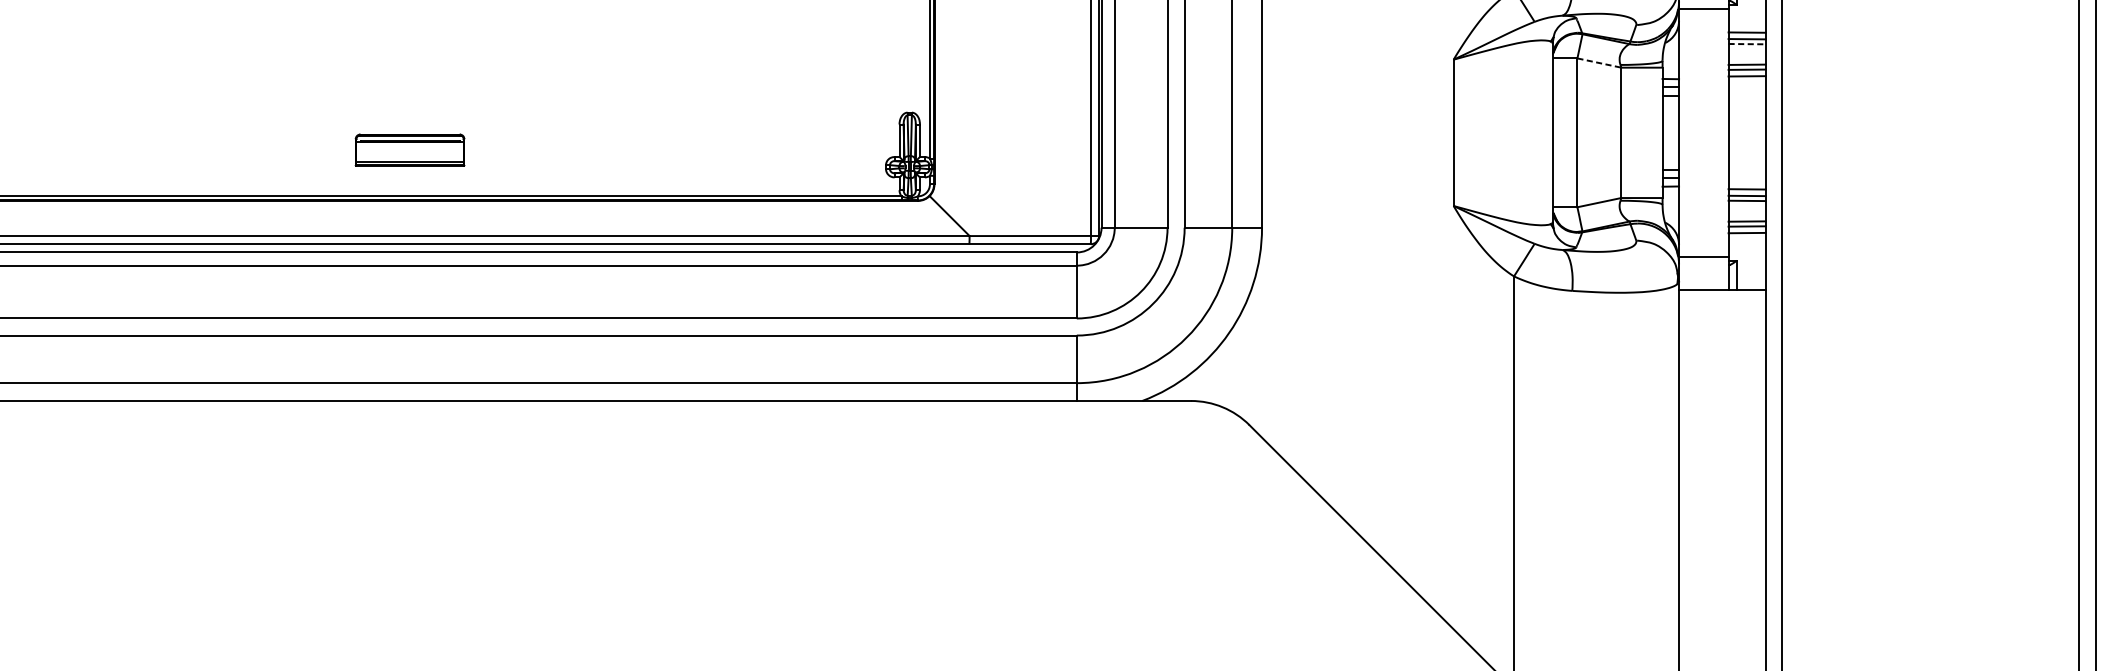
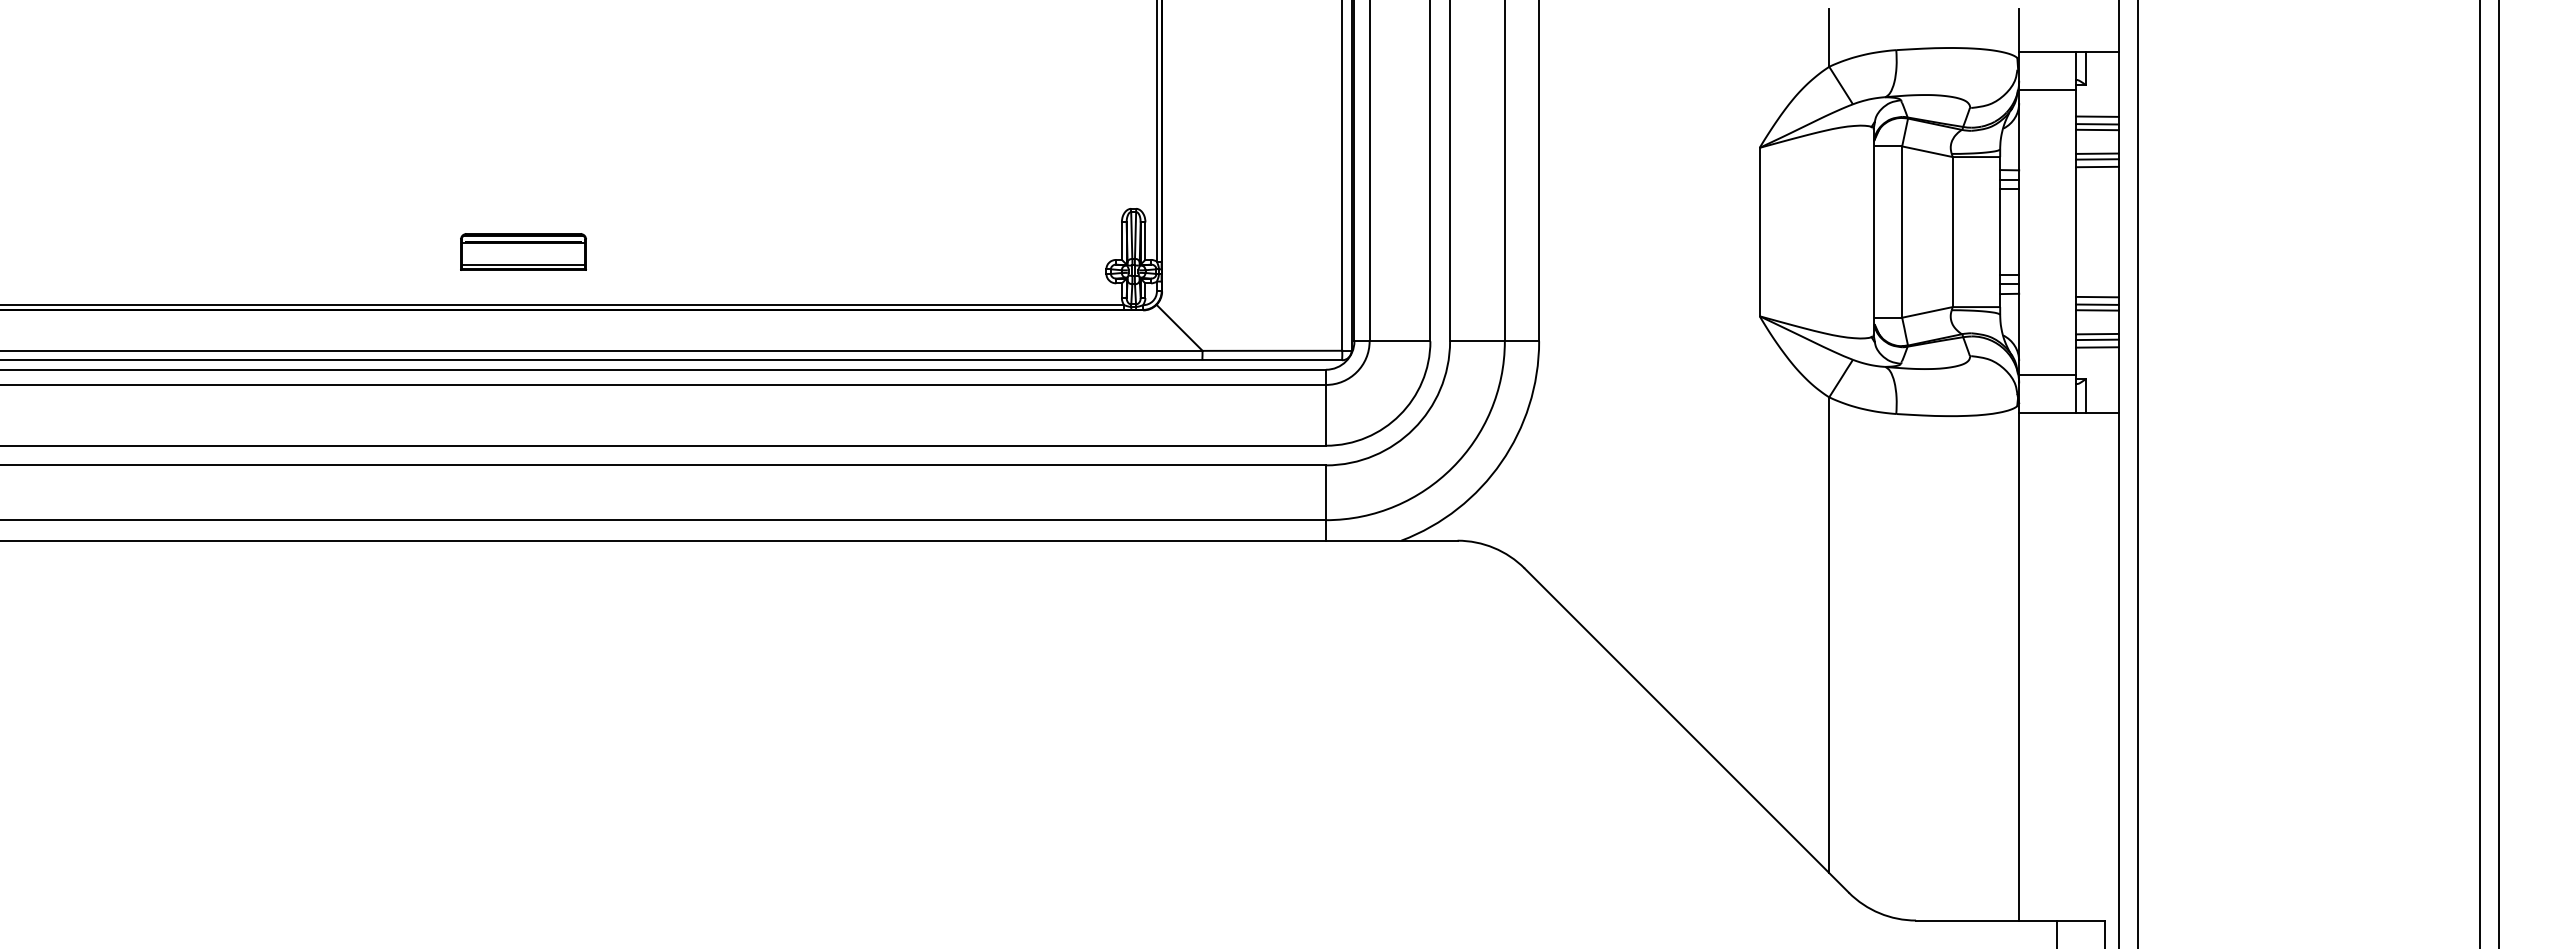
line: (1747, 44) -> (2098, 130), dashed -> solid
line: (1599, 62) -> (1927, 151), dashed -> solid
part: (410, 149) -> (523, 251), moved

